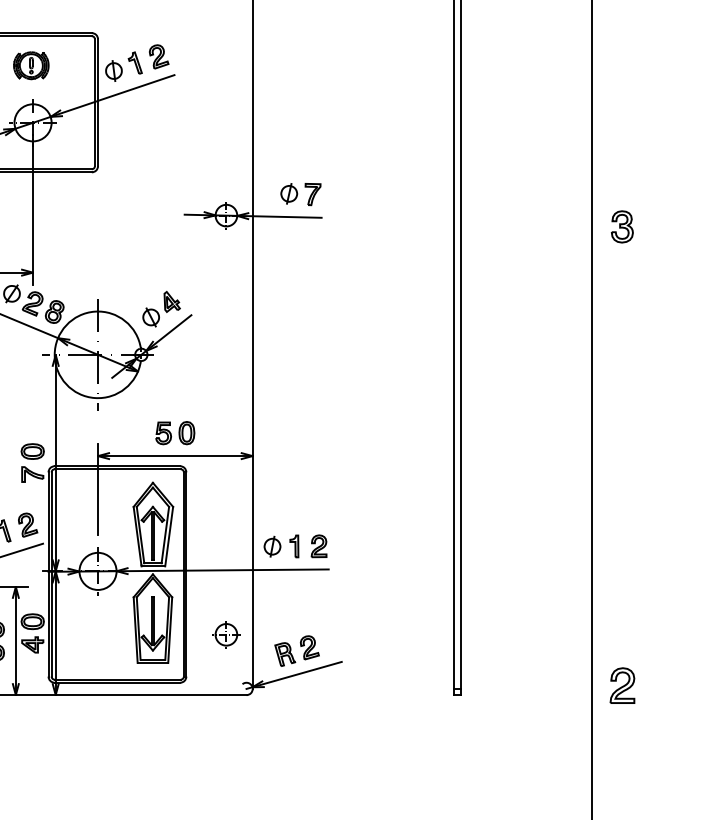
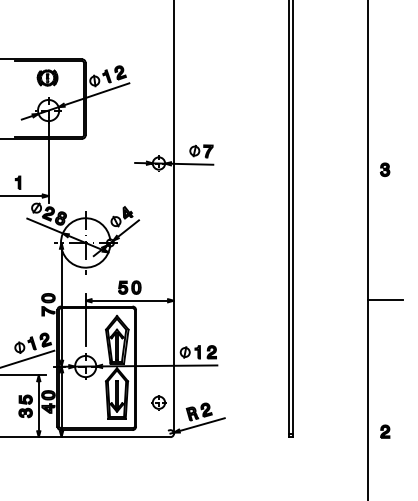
part: (623, 226) -> (385, 169), size x0.71
line: (621, 455) -> (384, 300), added
part: (623, 685) -> (385, 431), size x0.62

